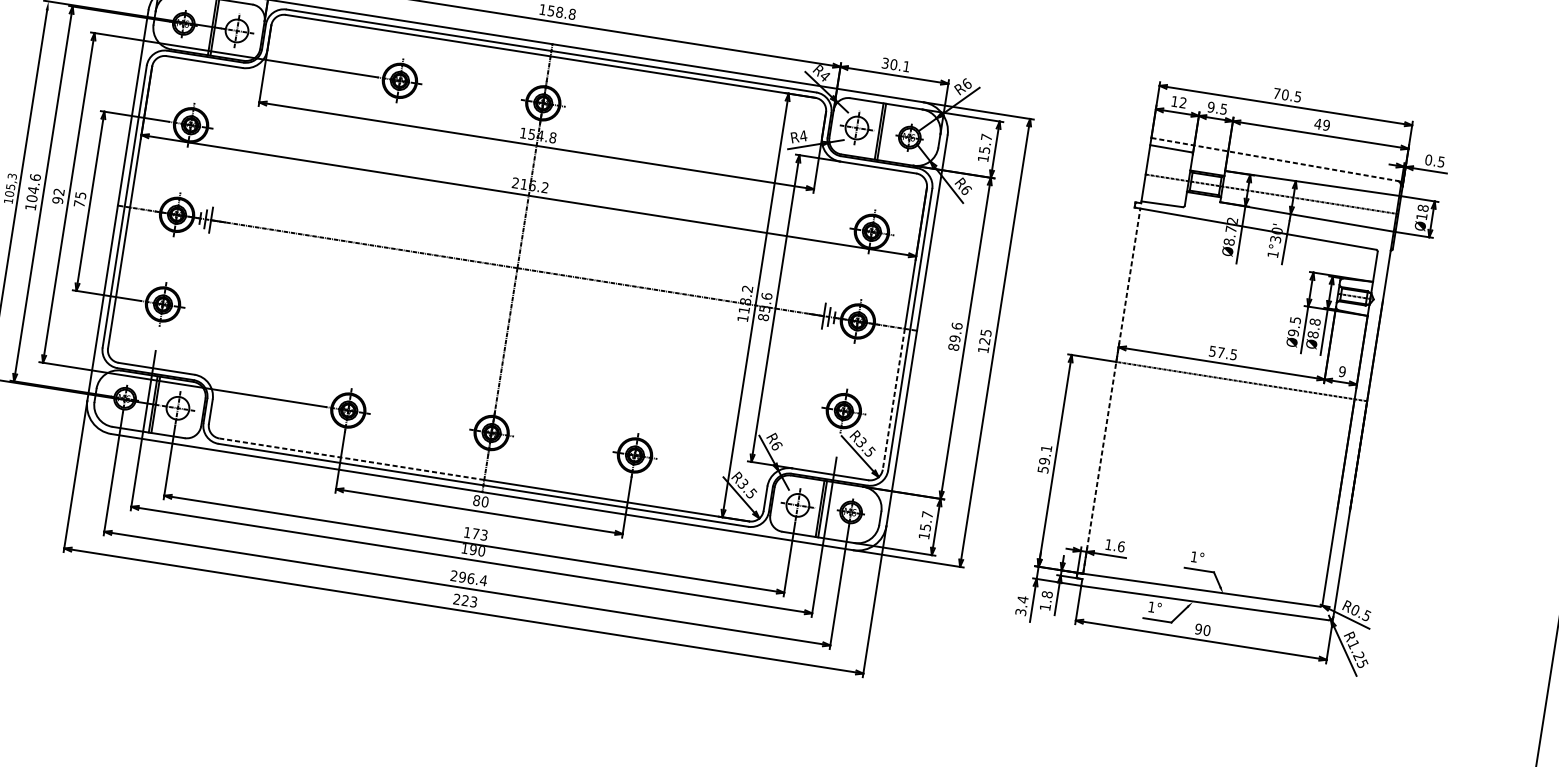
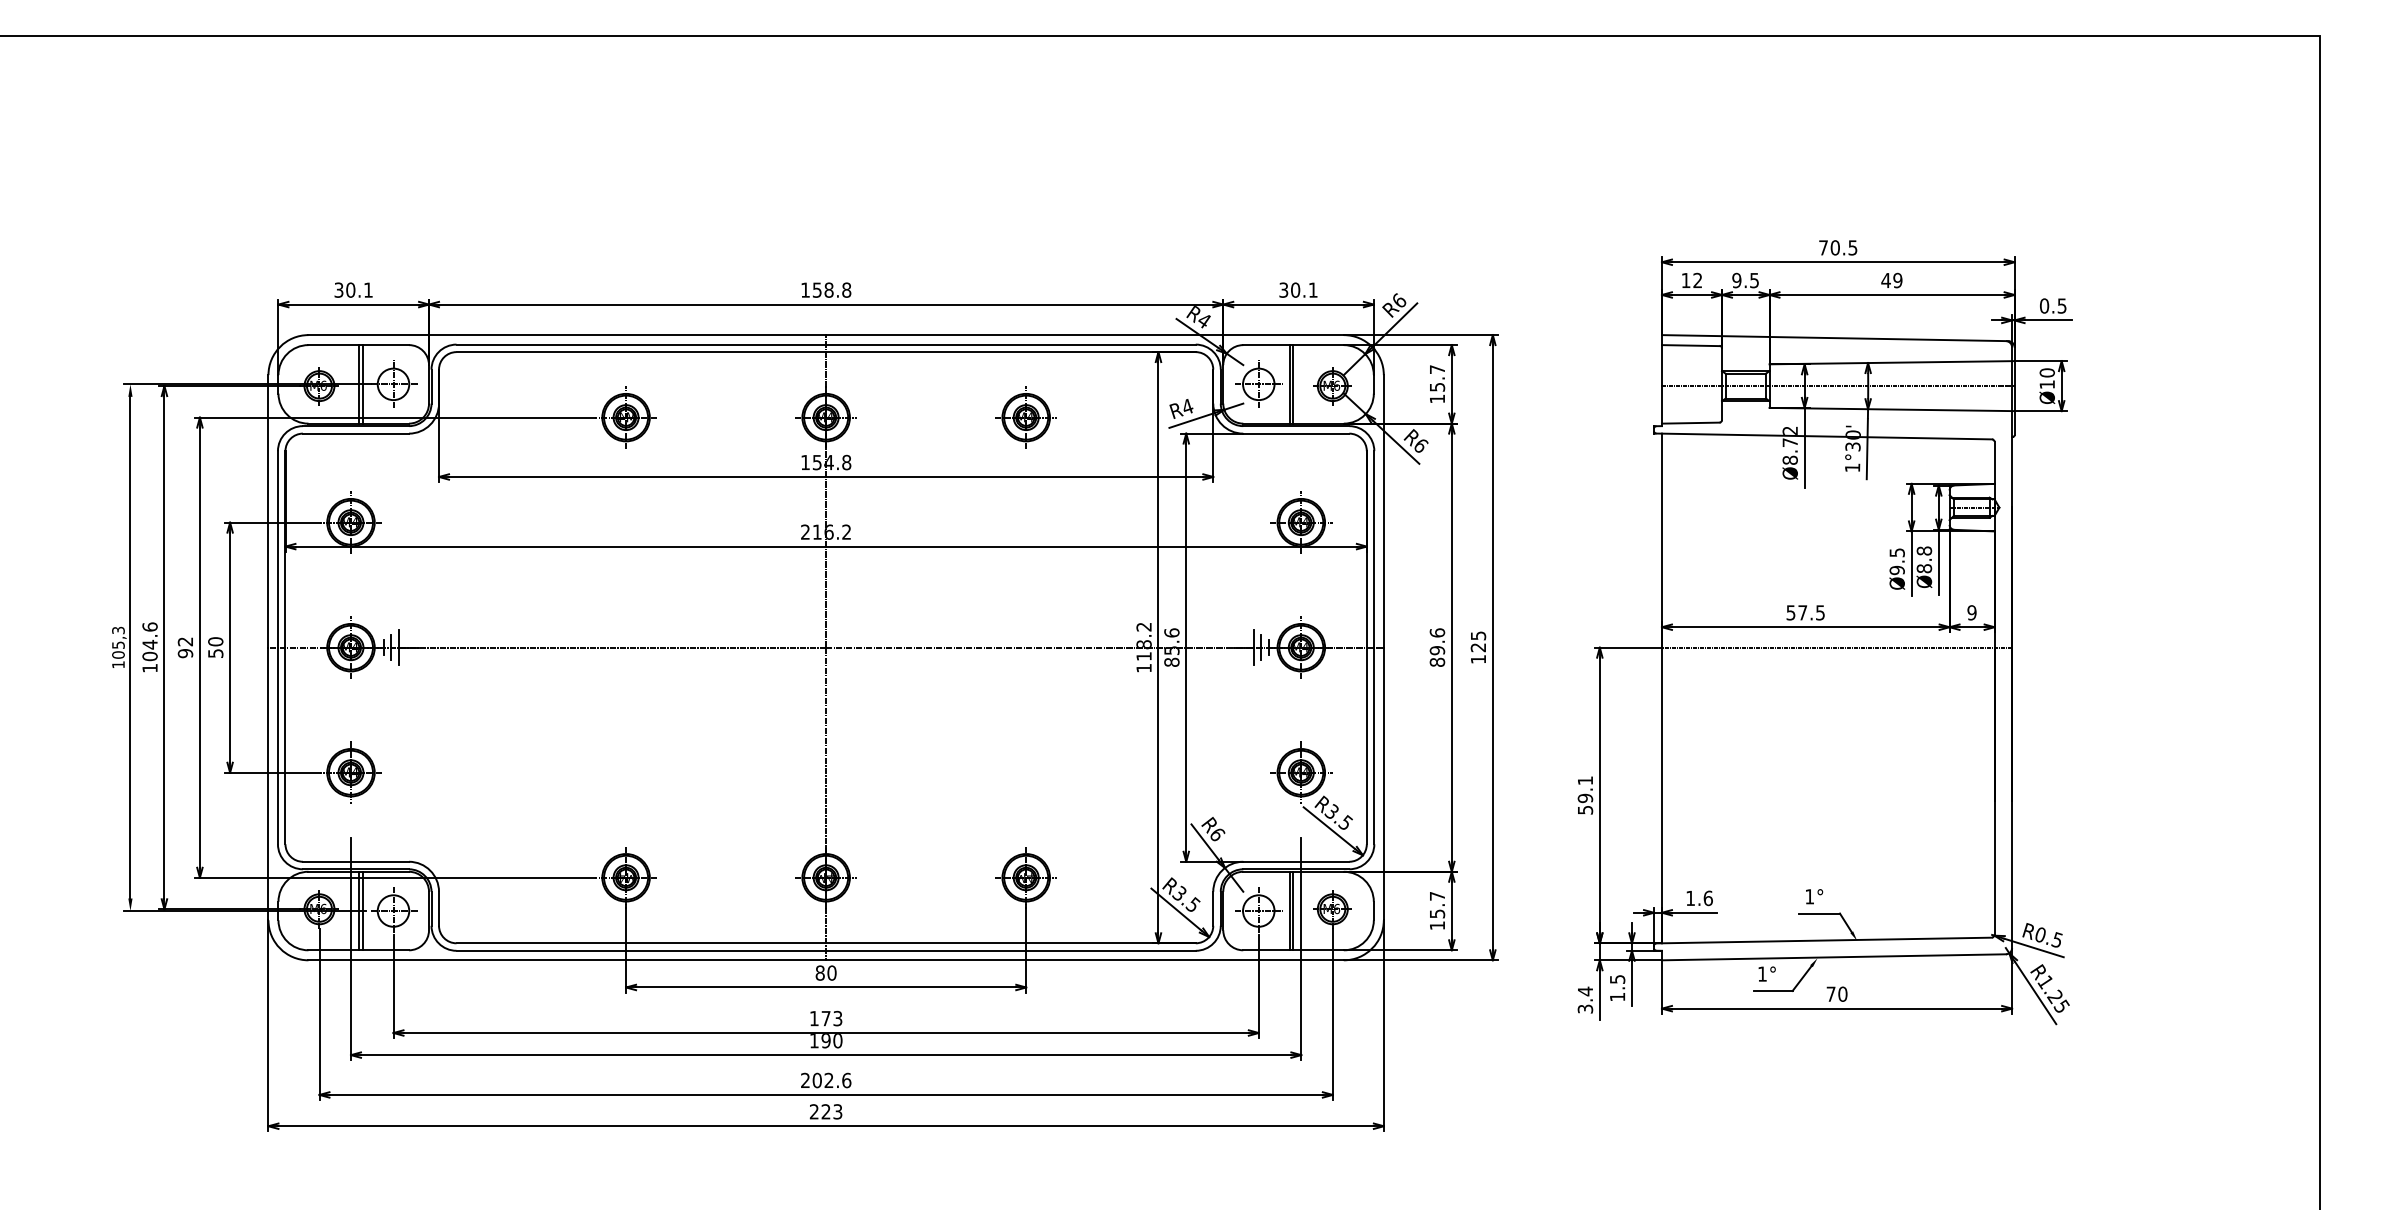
part: (686, 125) -> (1025, 417), added
line: (1275, 159) -> (1835, 338), dashed -> solid
text: (79, 199) -> (215, 647), 75 -> 50
text: (1422, 207) -> (2046, 372), Ø18 -> Ø10
line: (1112, 391) -> (1662, 688), dashed -> solid
line: (893, 399) -> (1366, 746), dashed -> solid
line: (351, 459) -> (641, 943), dashed -> solid
text: (472, 578) -> (831, 1080), 296.4 -> 202.6
text: (1047, 593) -> (1617, 978), 1.8 -> 1.5
text: (1198, 628) -> (1830, 993), 90 -> 70

